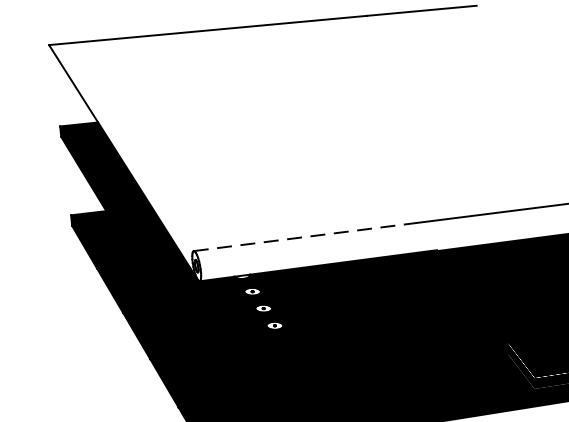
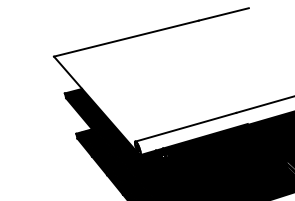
line: (306, 237) -> (186, 127), dashed -> solid

